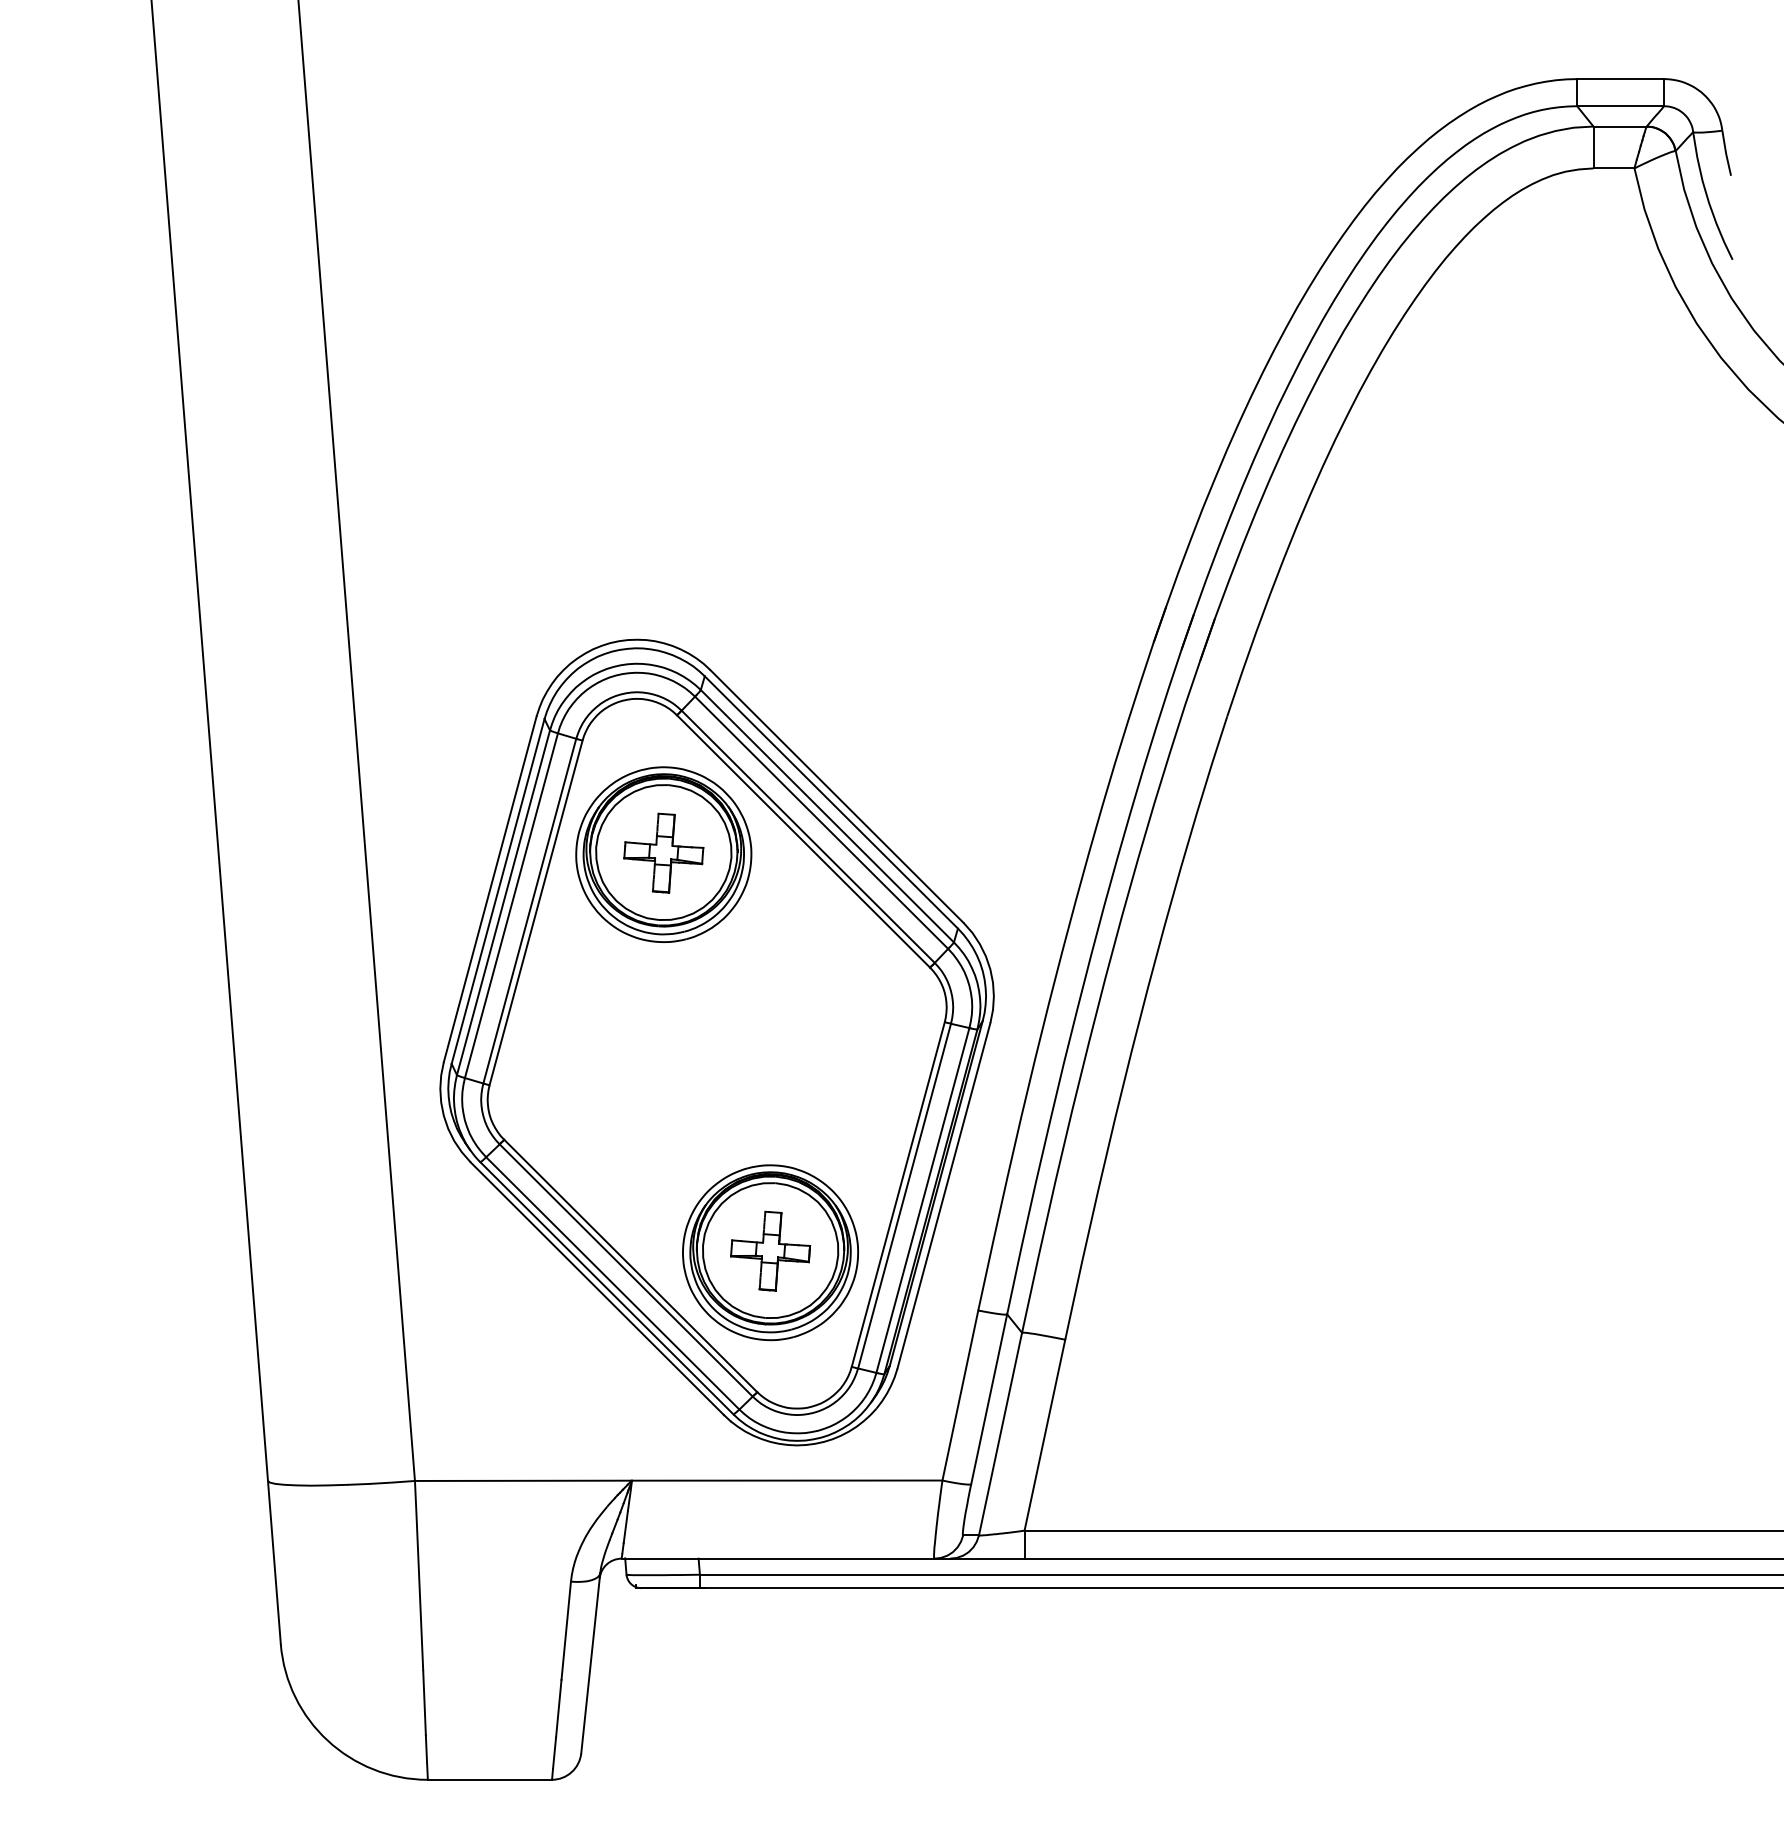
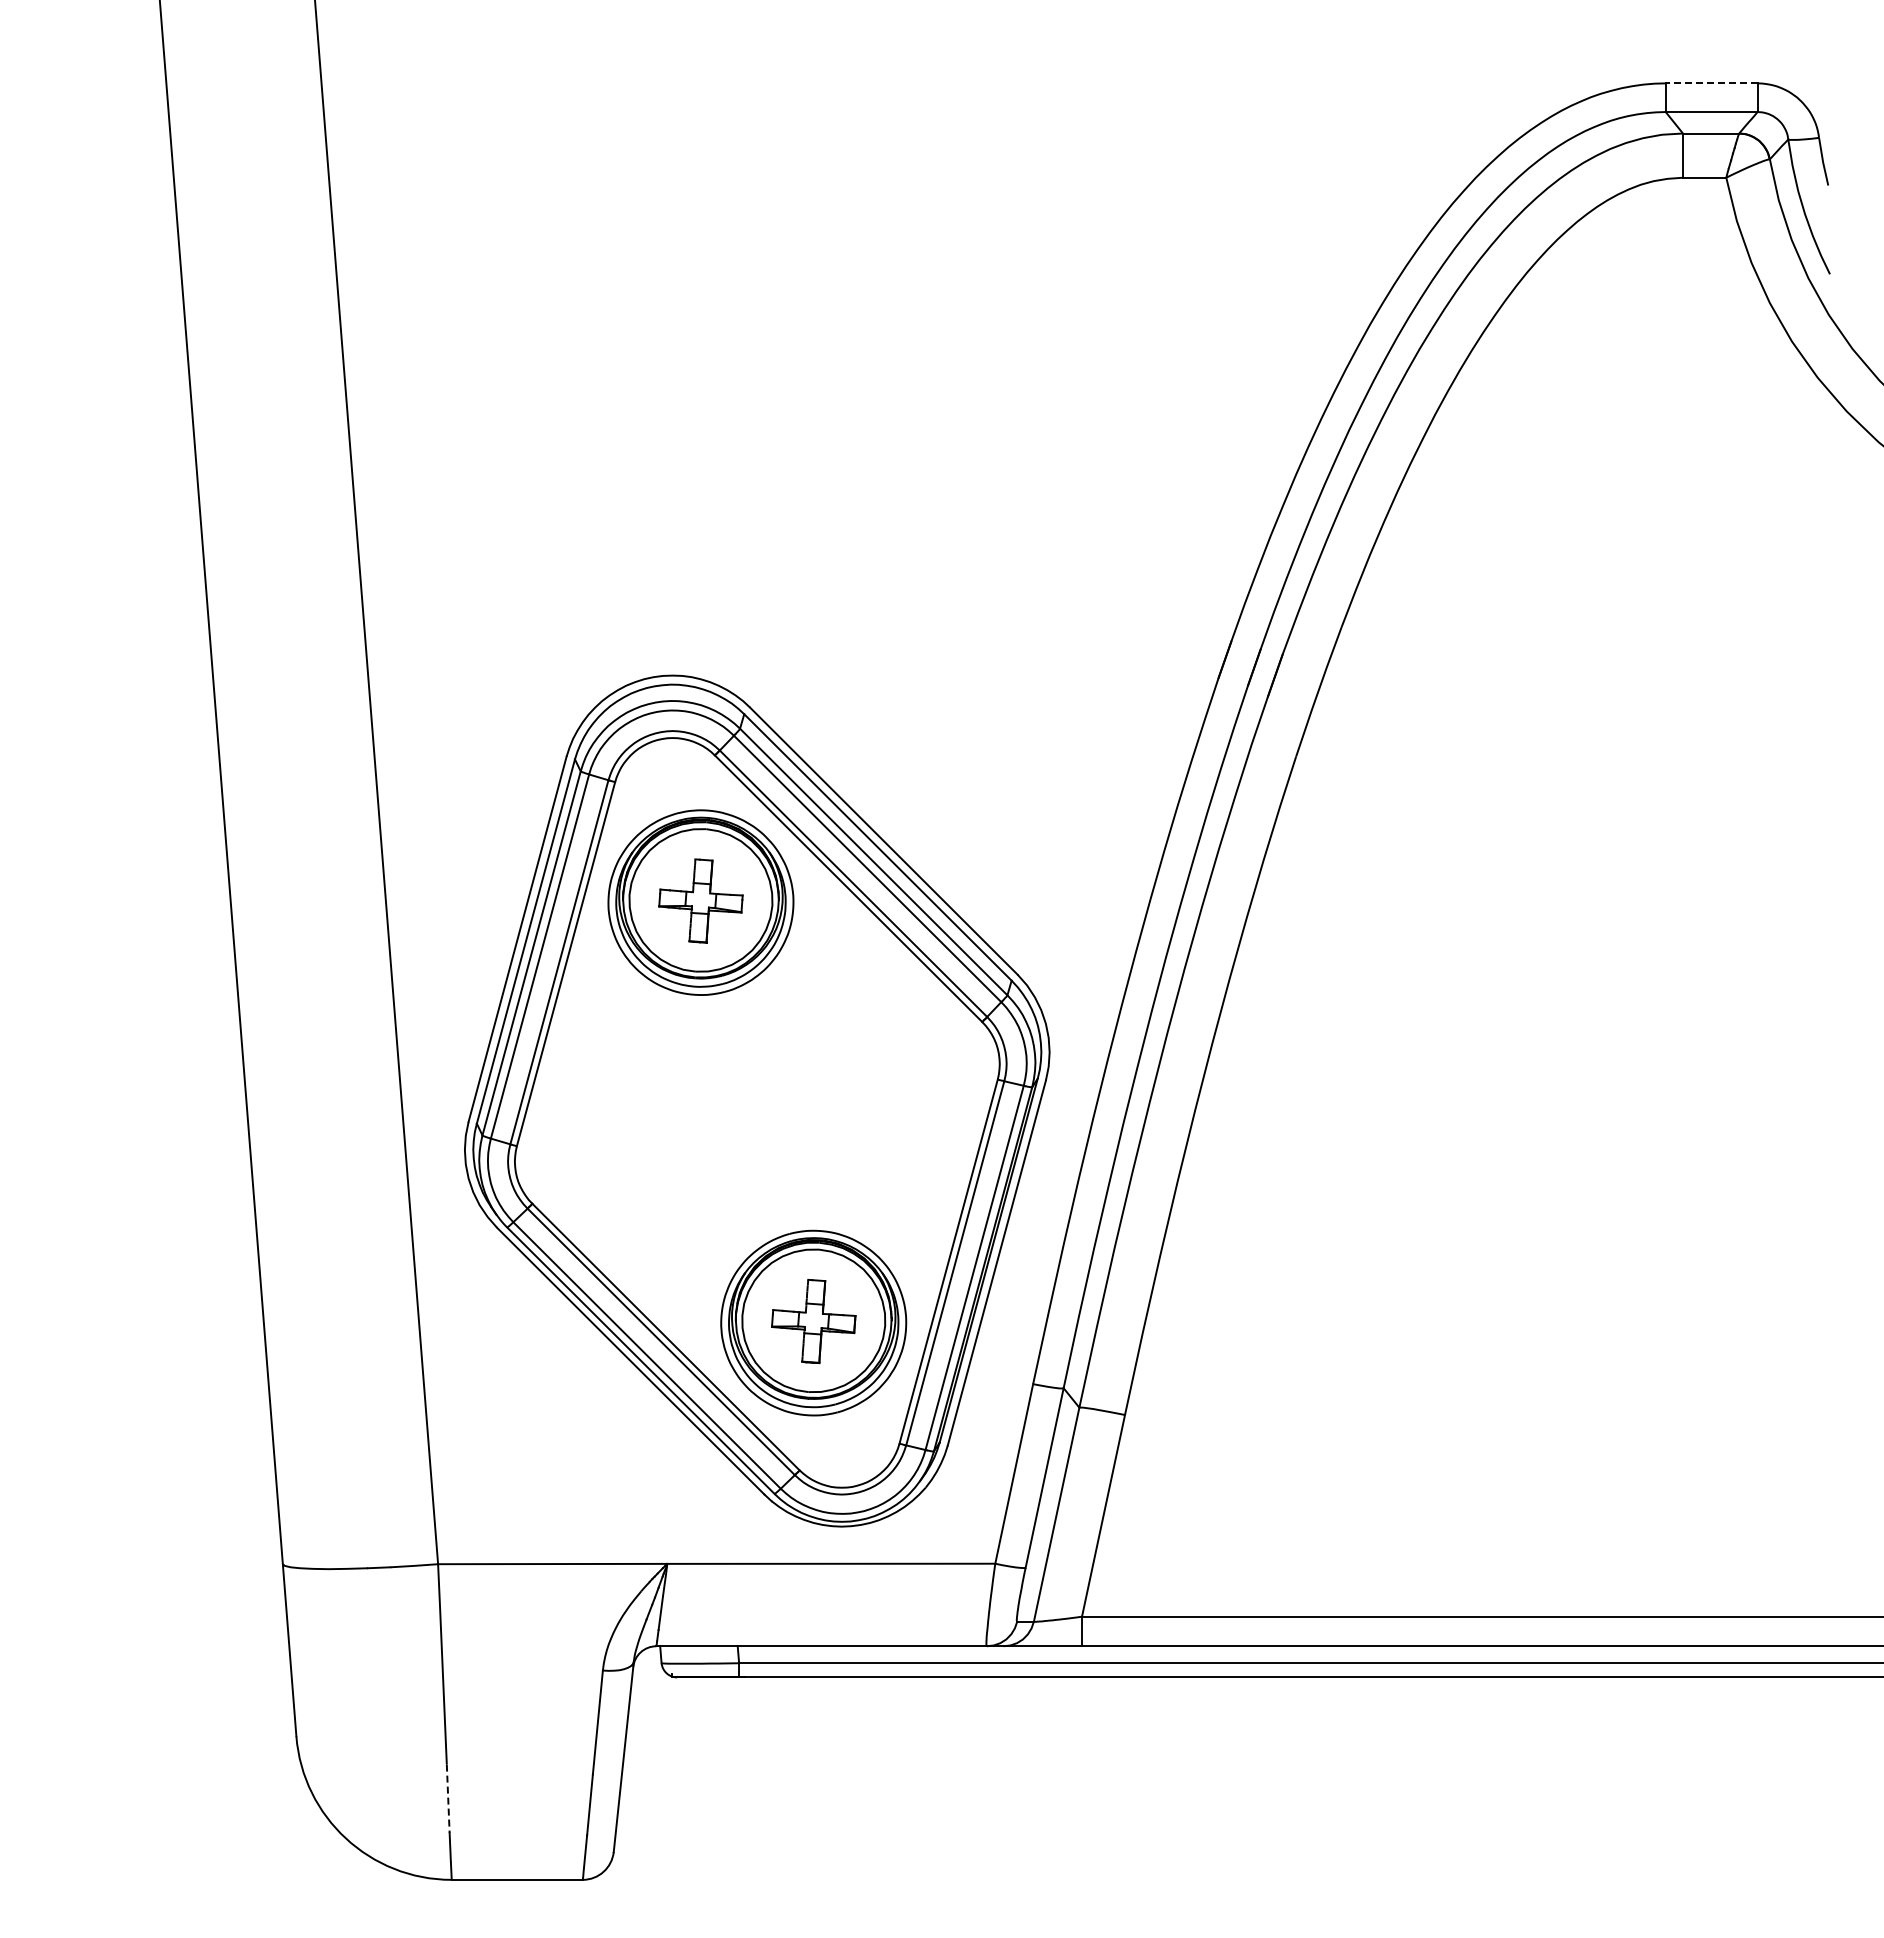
line: (1620, 79) -> (1711, 83), solid -> dashed
line: (424, 1703) -> (448, 1799), solid -> dashed

